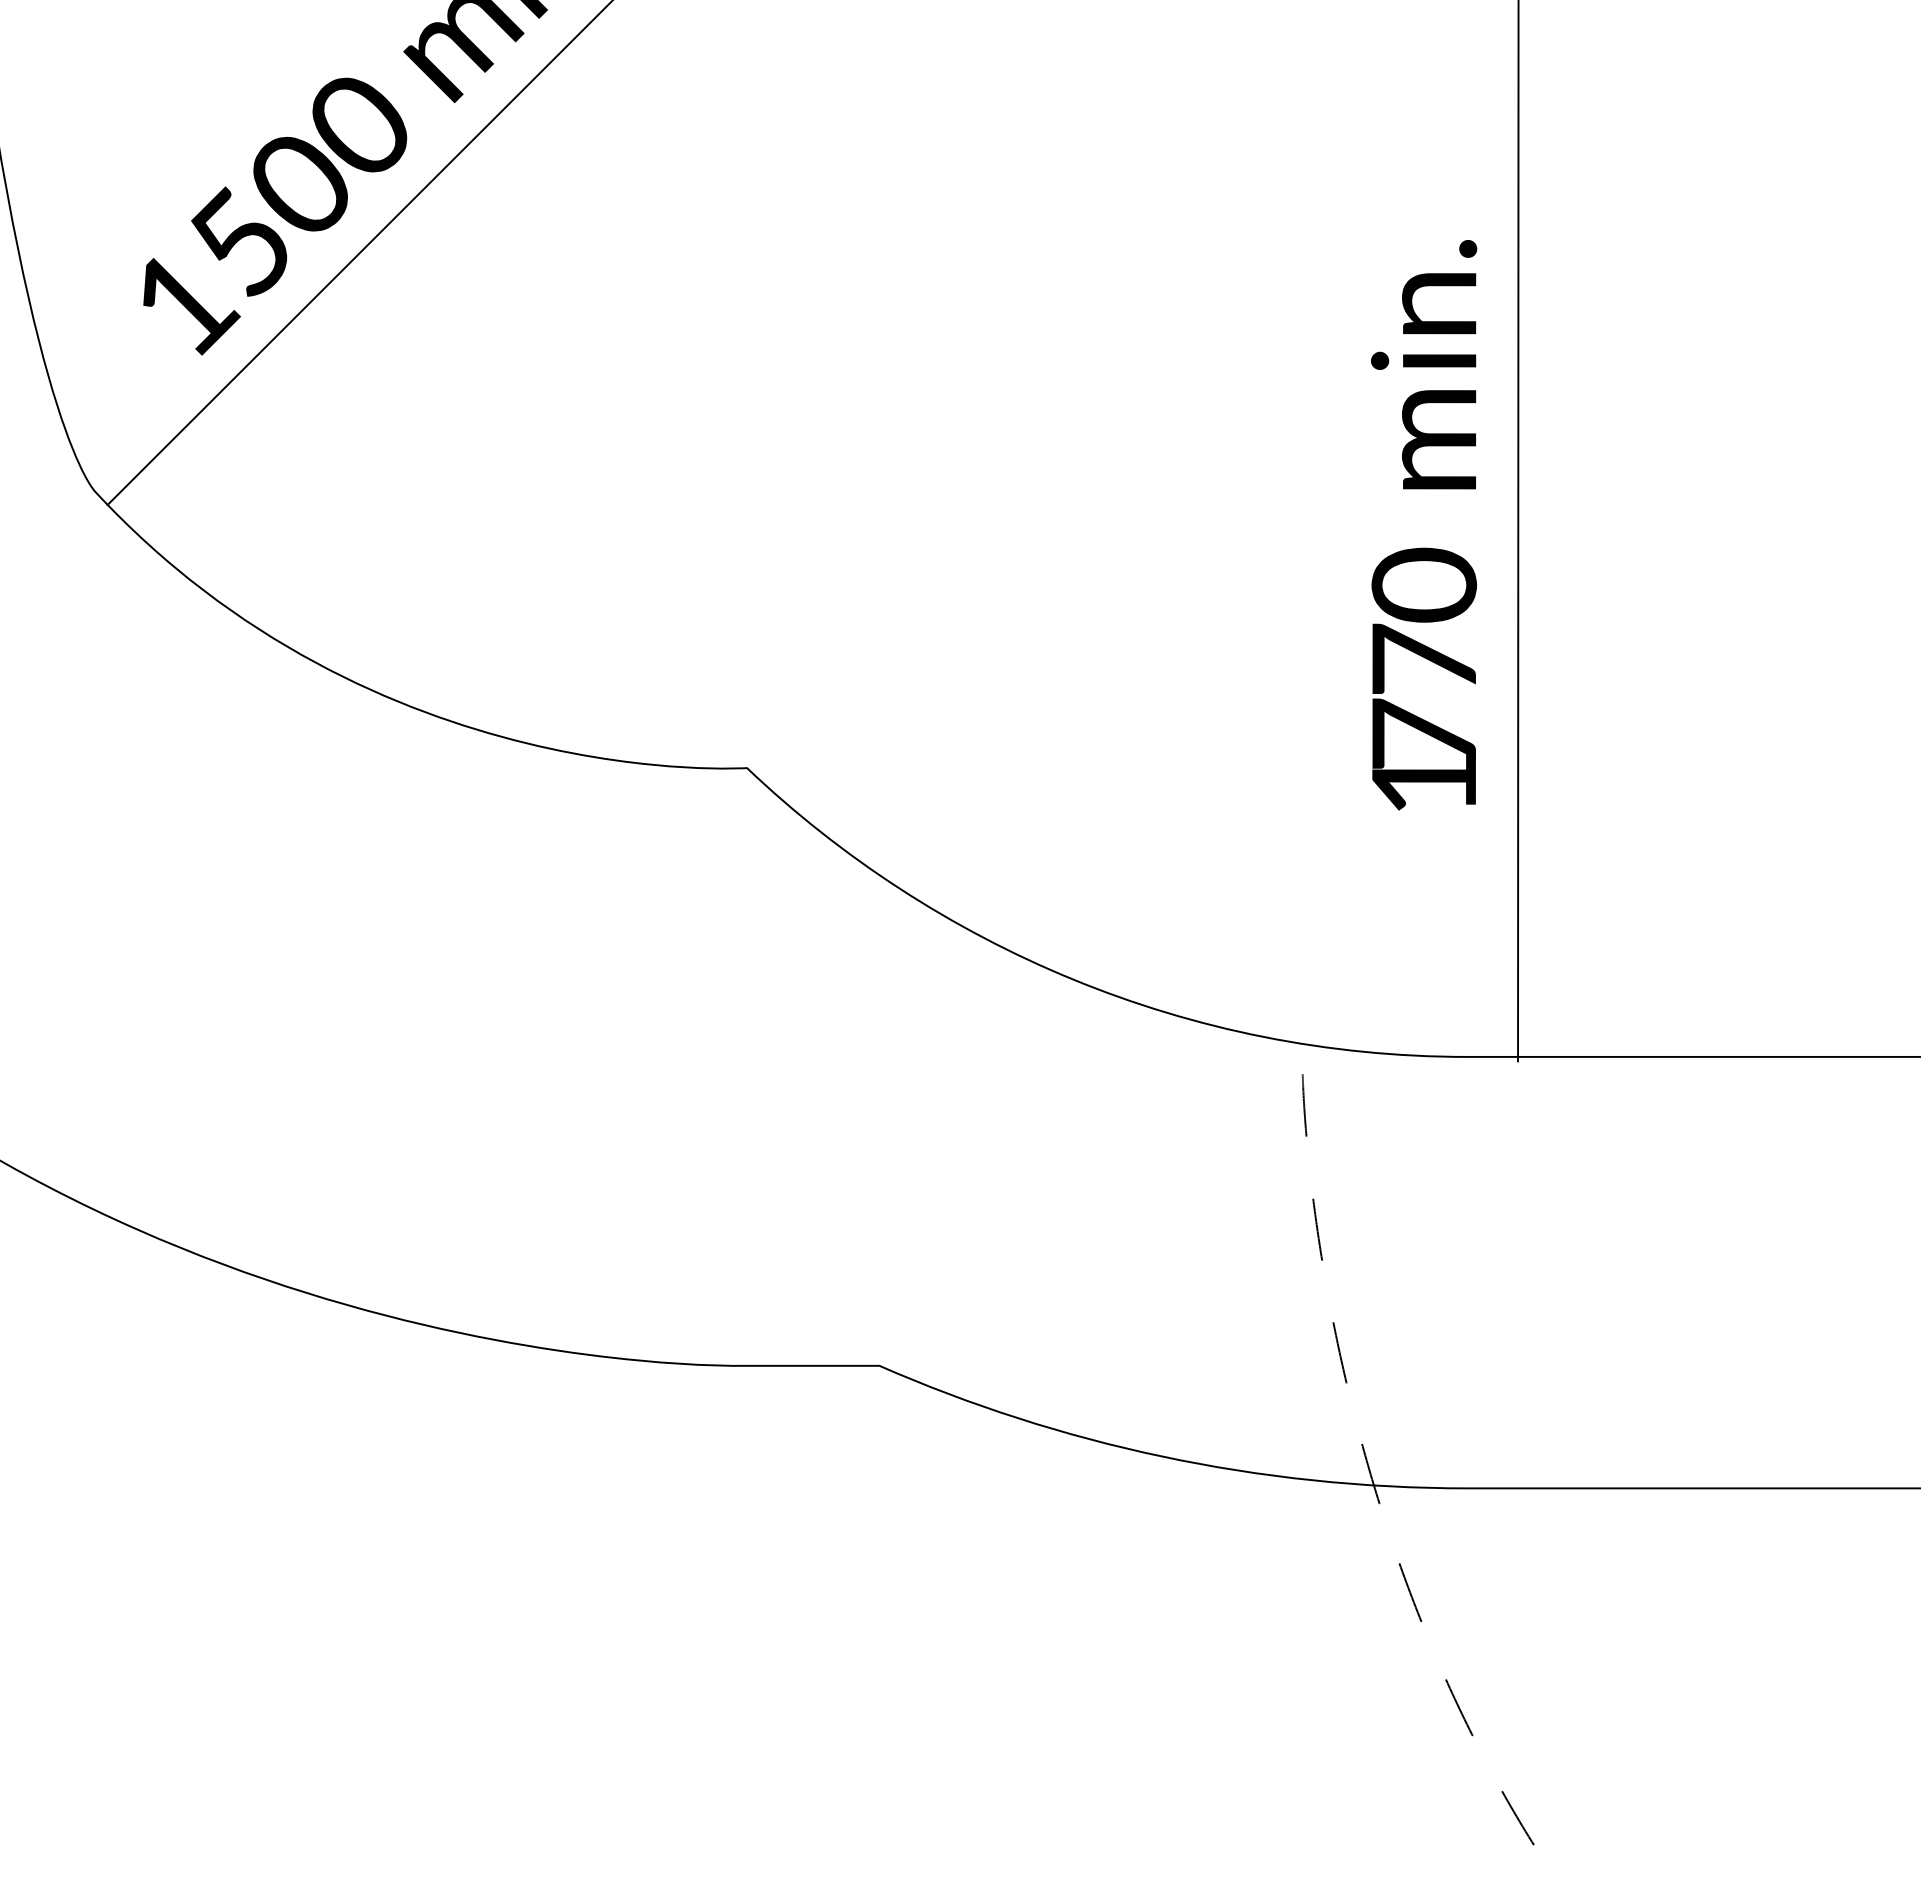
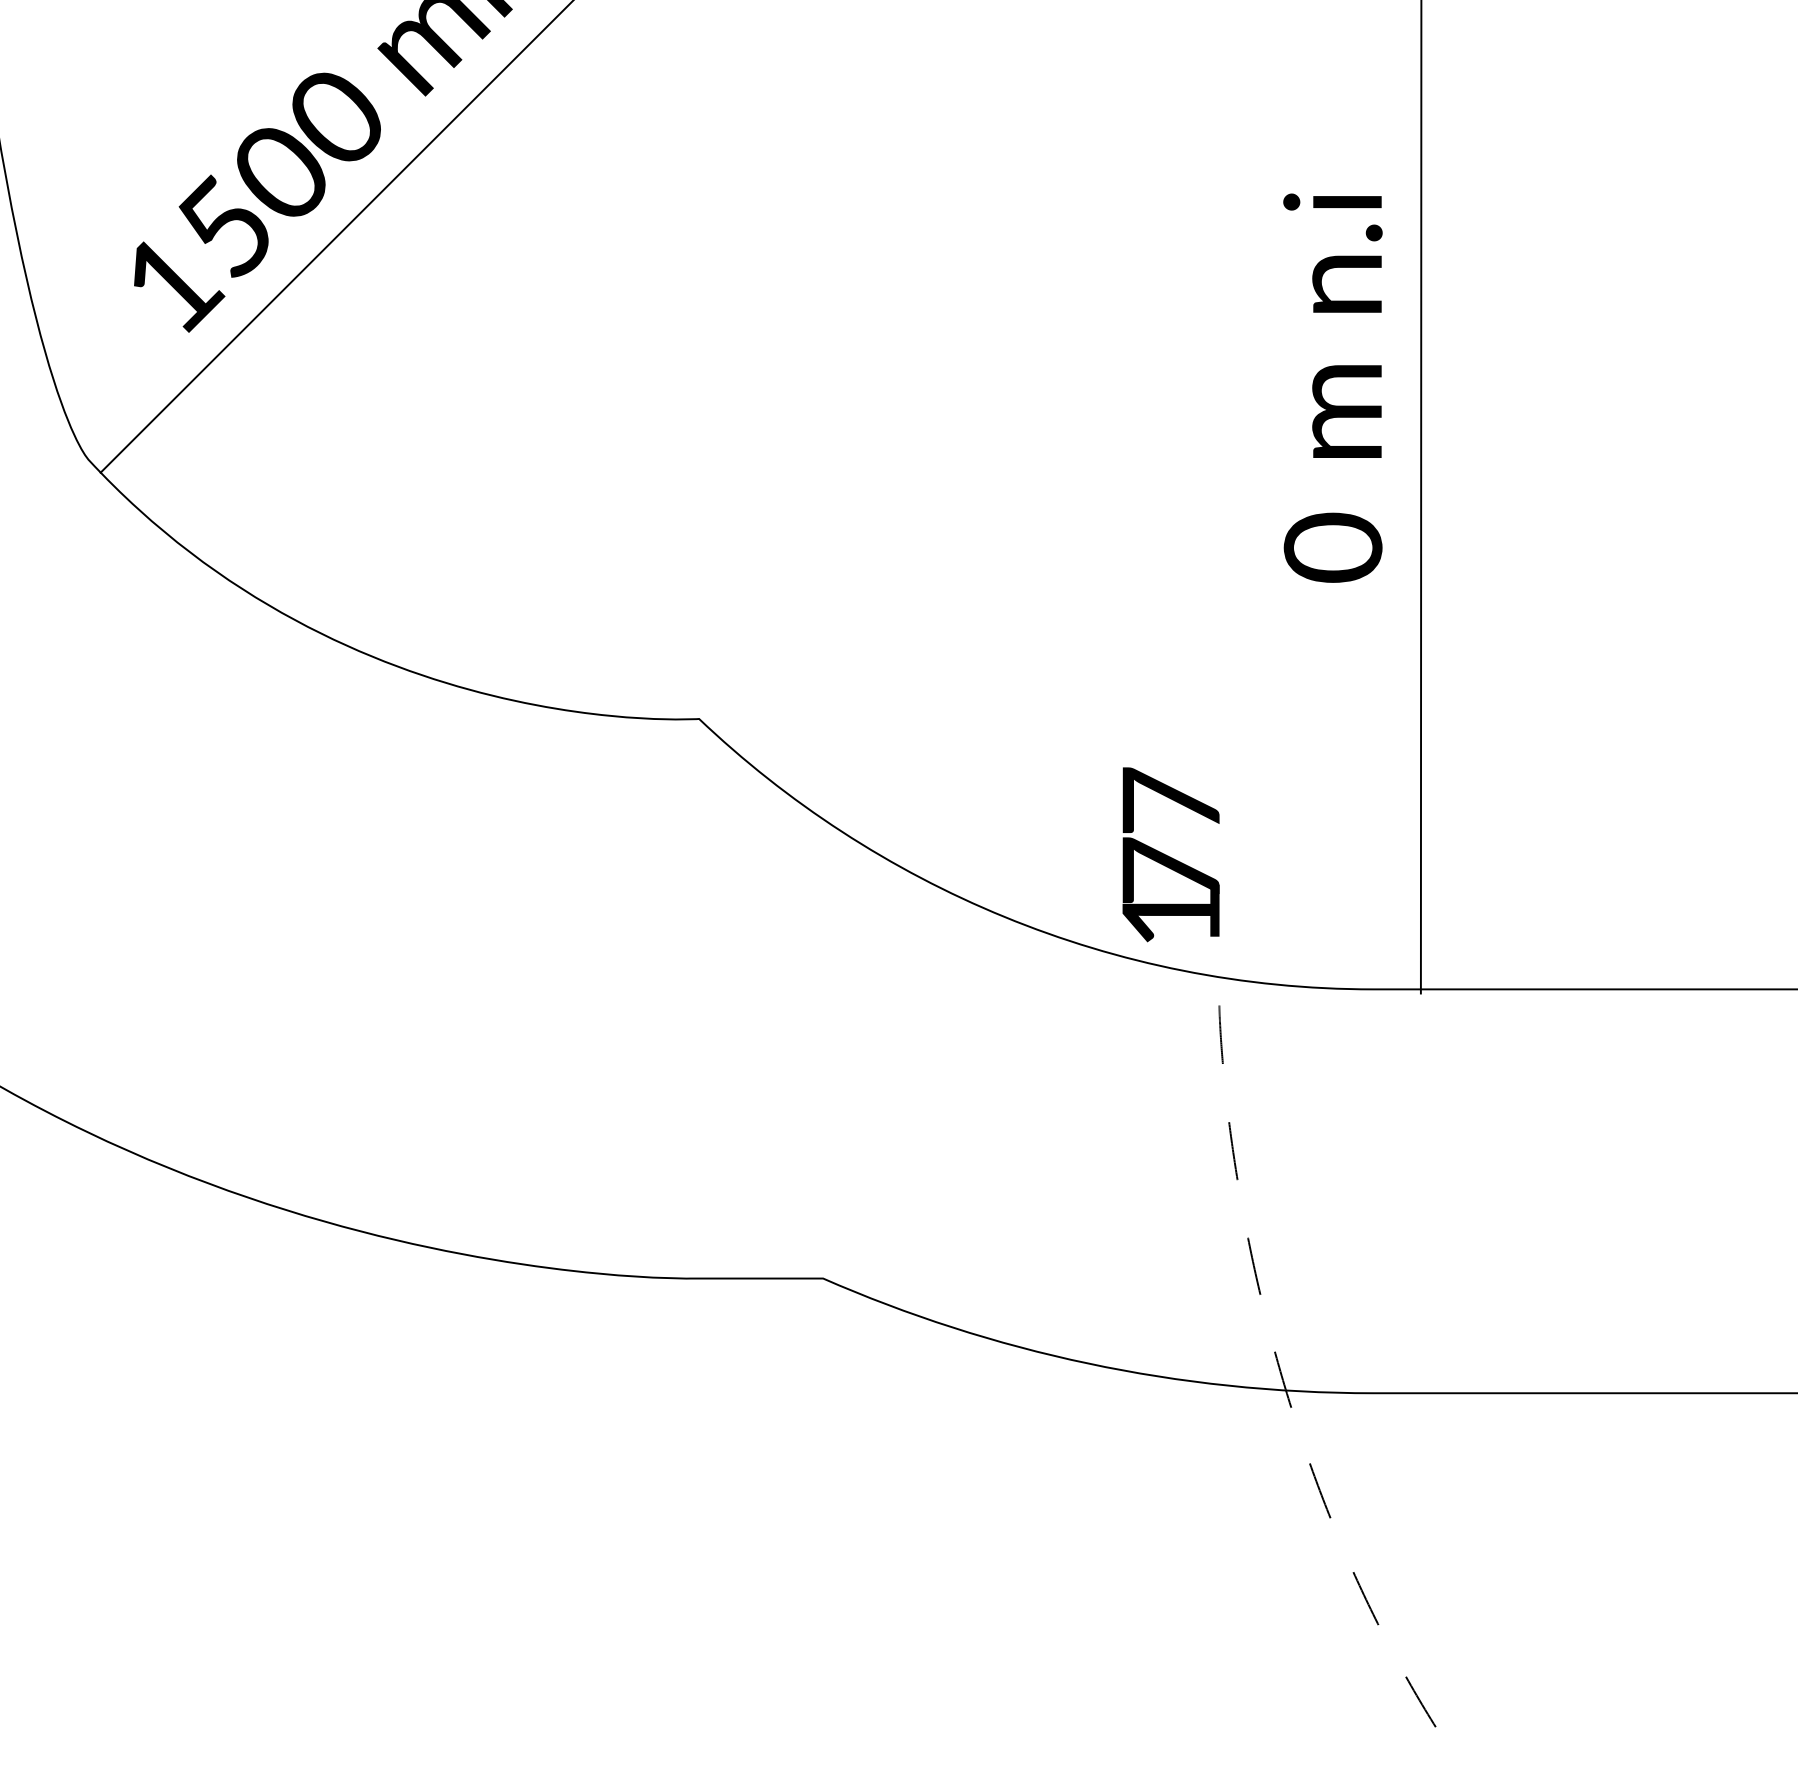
text: (1423, 360) -> (1332, 201), moved
text: (1423, 716) -> (1170, 854), moved

